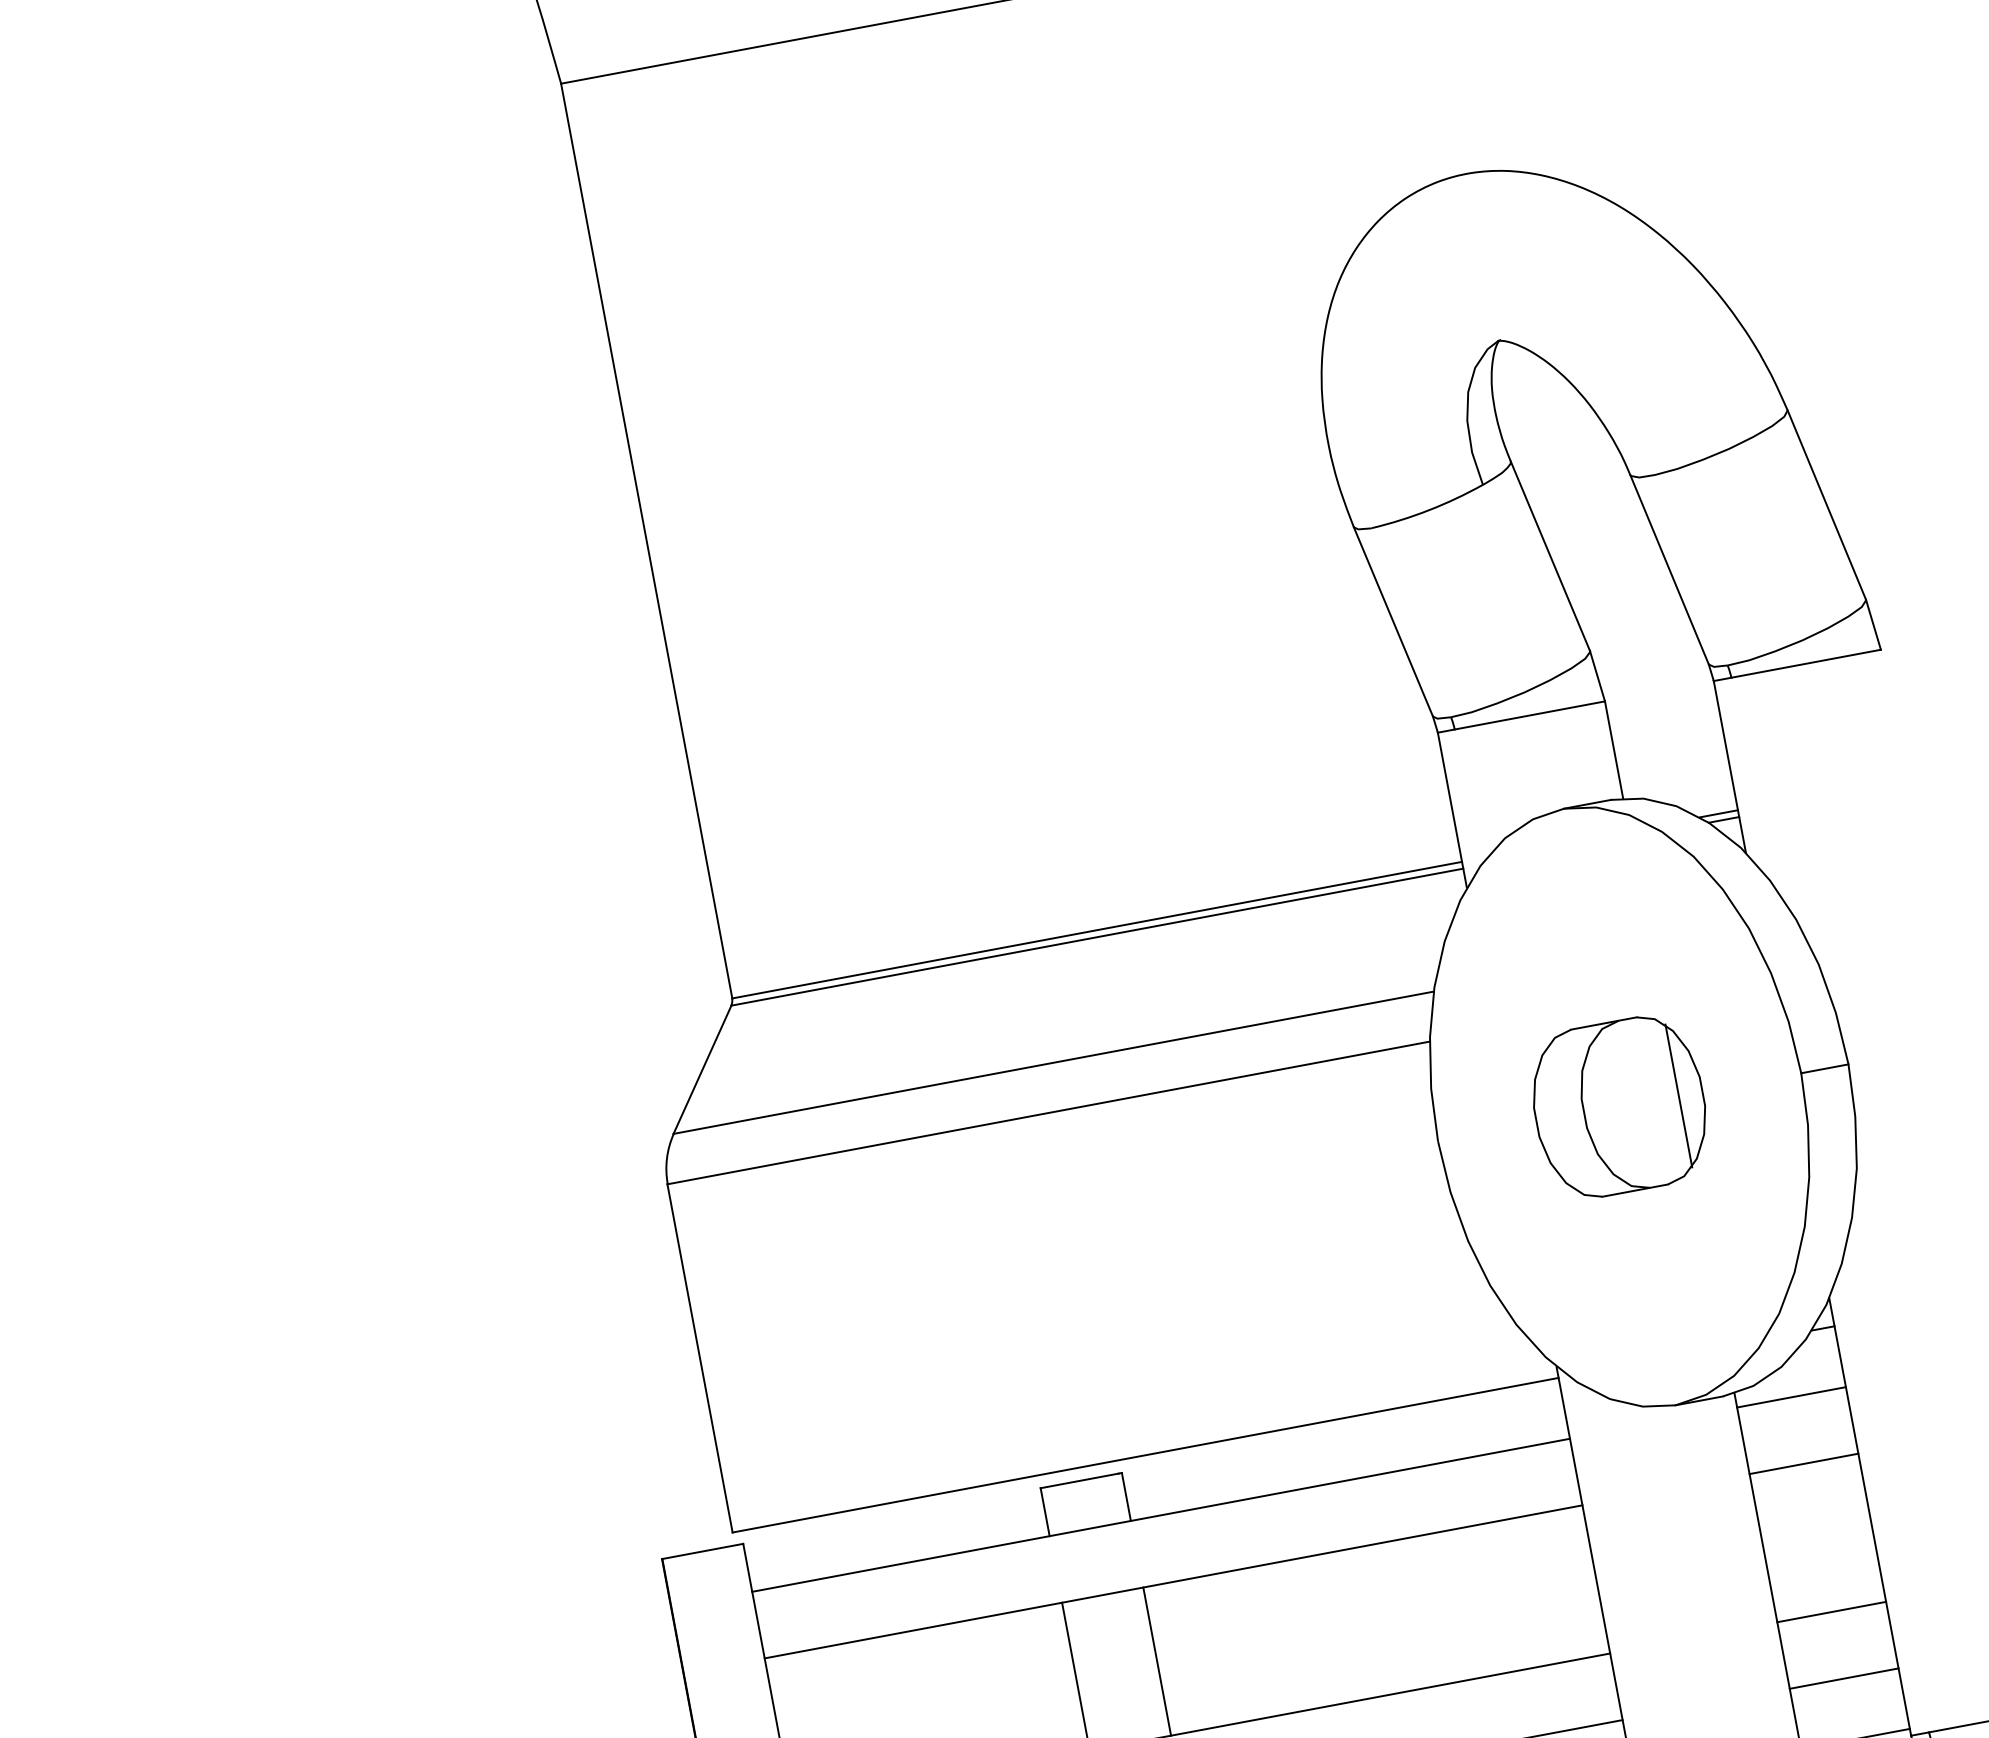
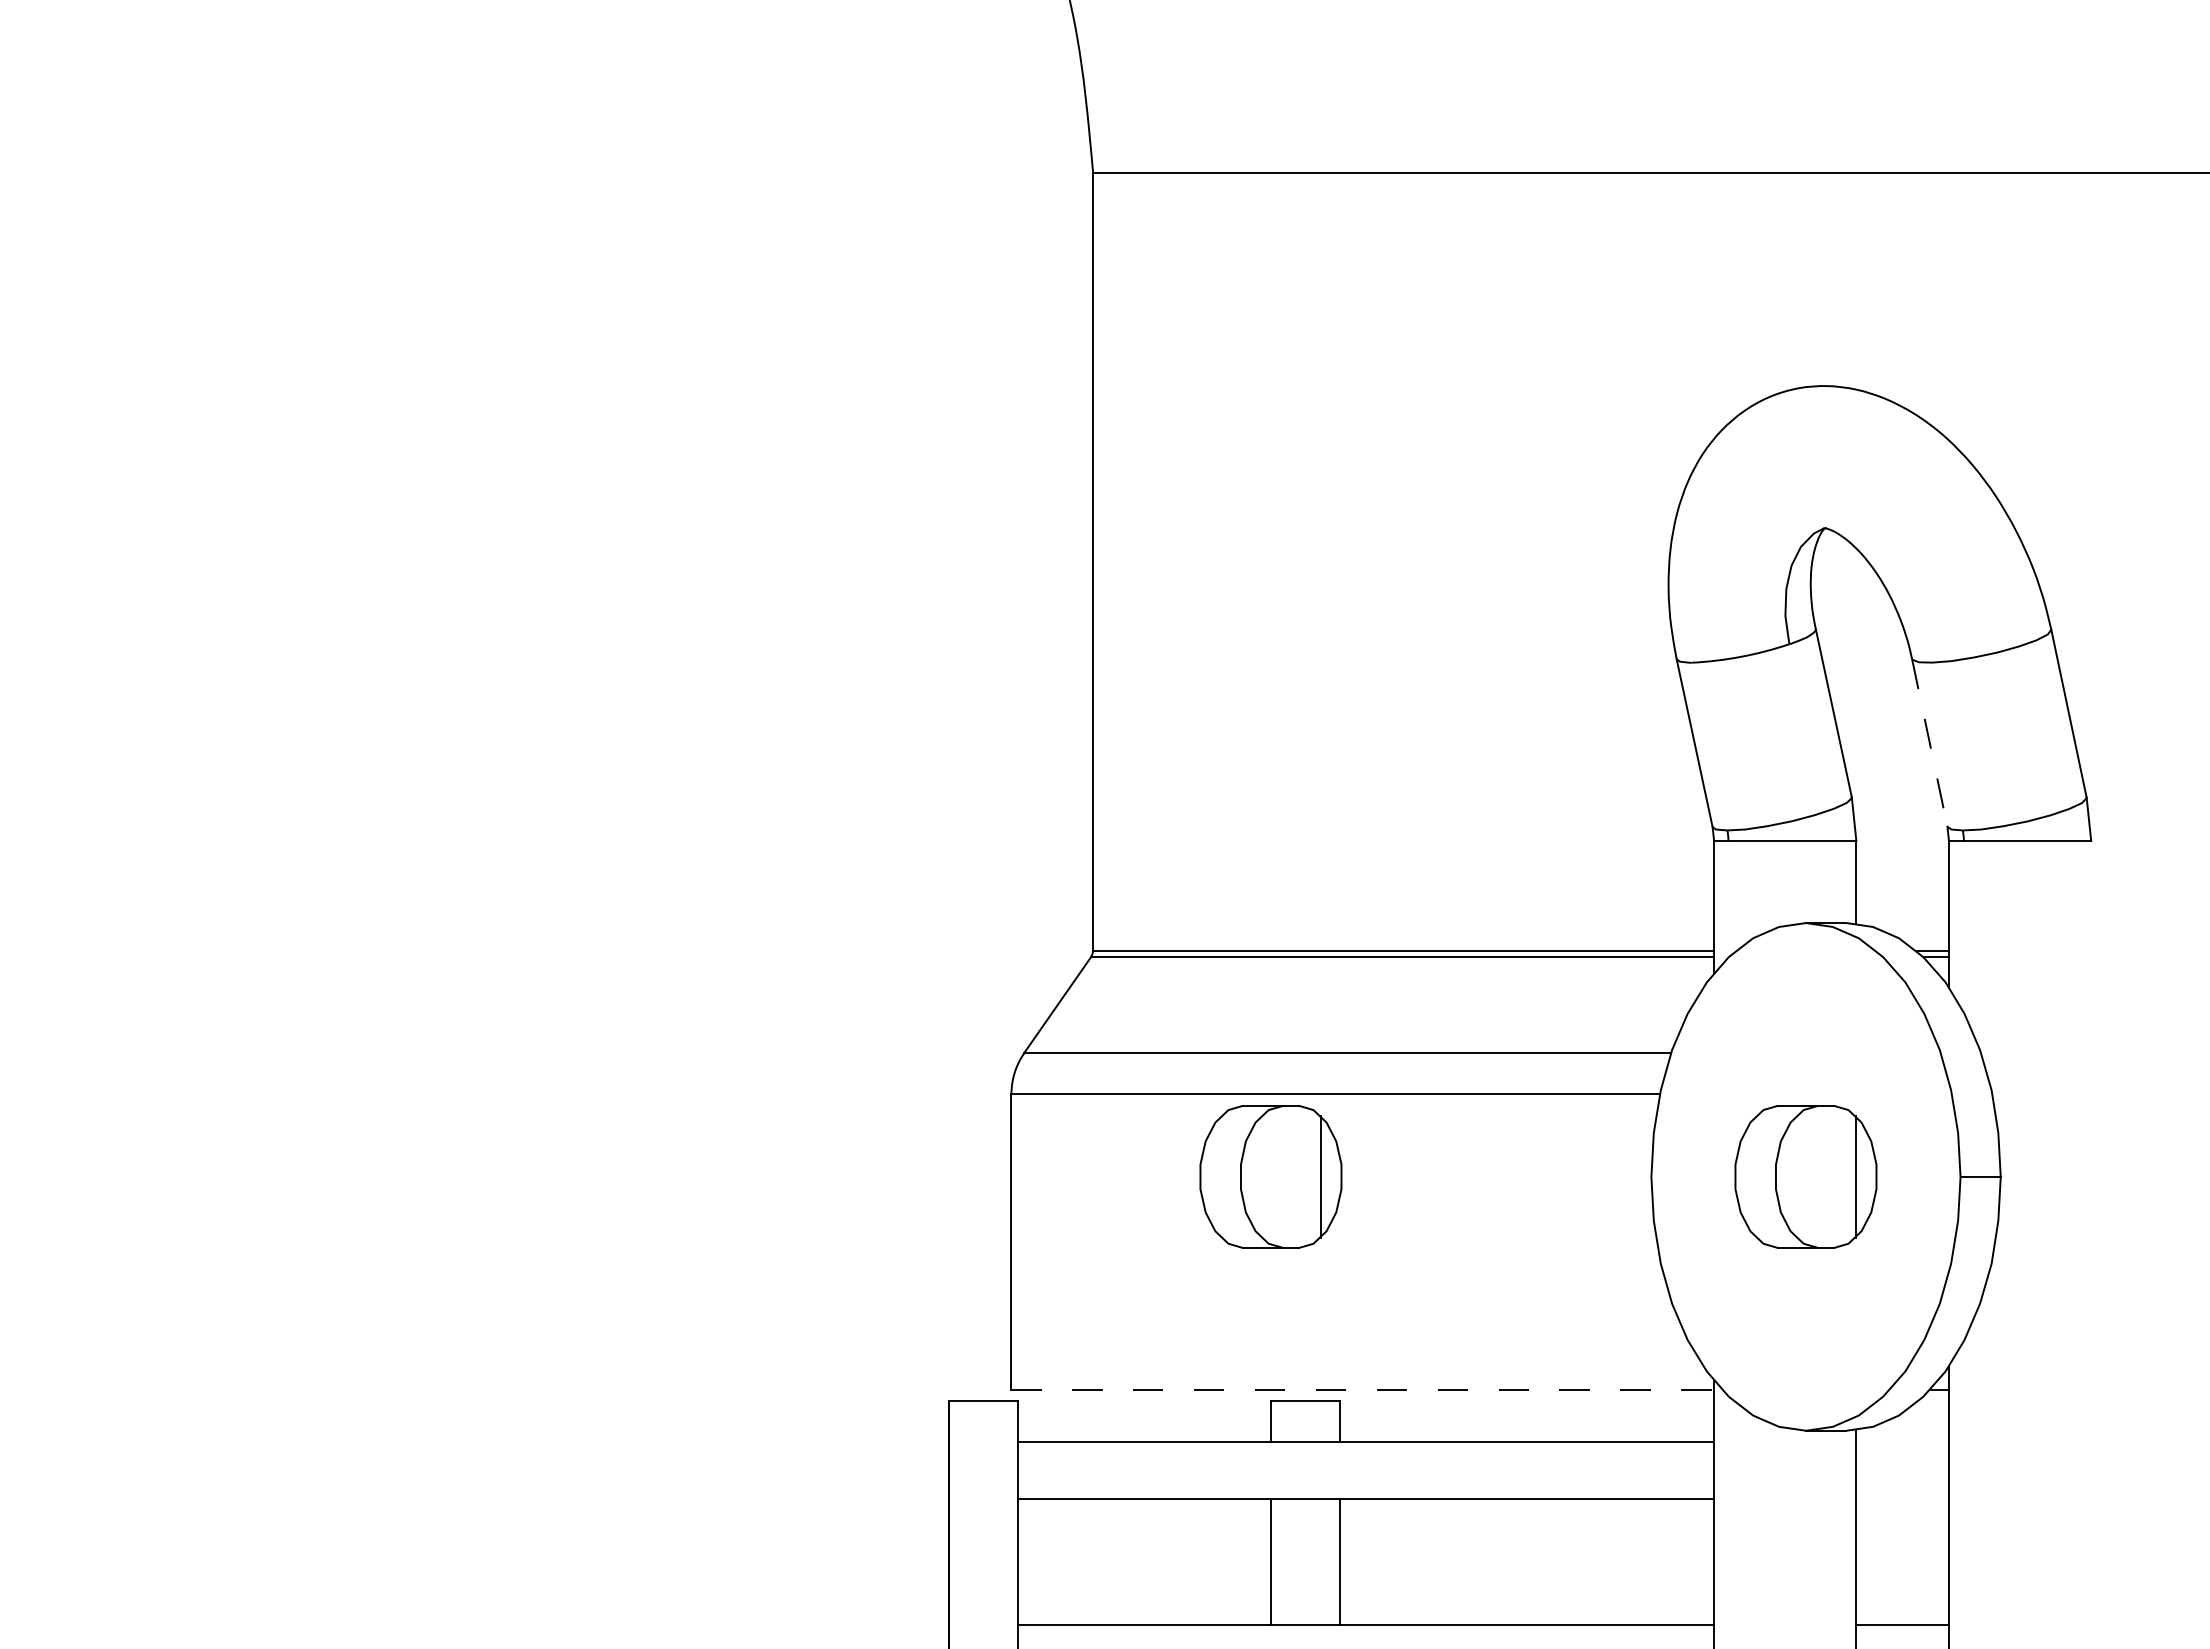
line: (1669, 570) -> (1929, 743), solid -> dashed
part: (990, 1224) -> (1270, 1176), added
line: (1791, 1397) -> (1902, 1442), removed
line: (1146, 1455) -> (1363, 1390), solid -> dashed
line: (1803, 1463) -> (1902, 1498), removed

